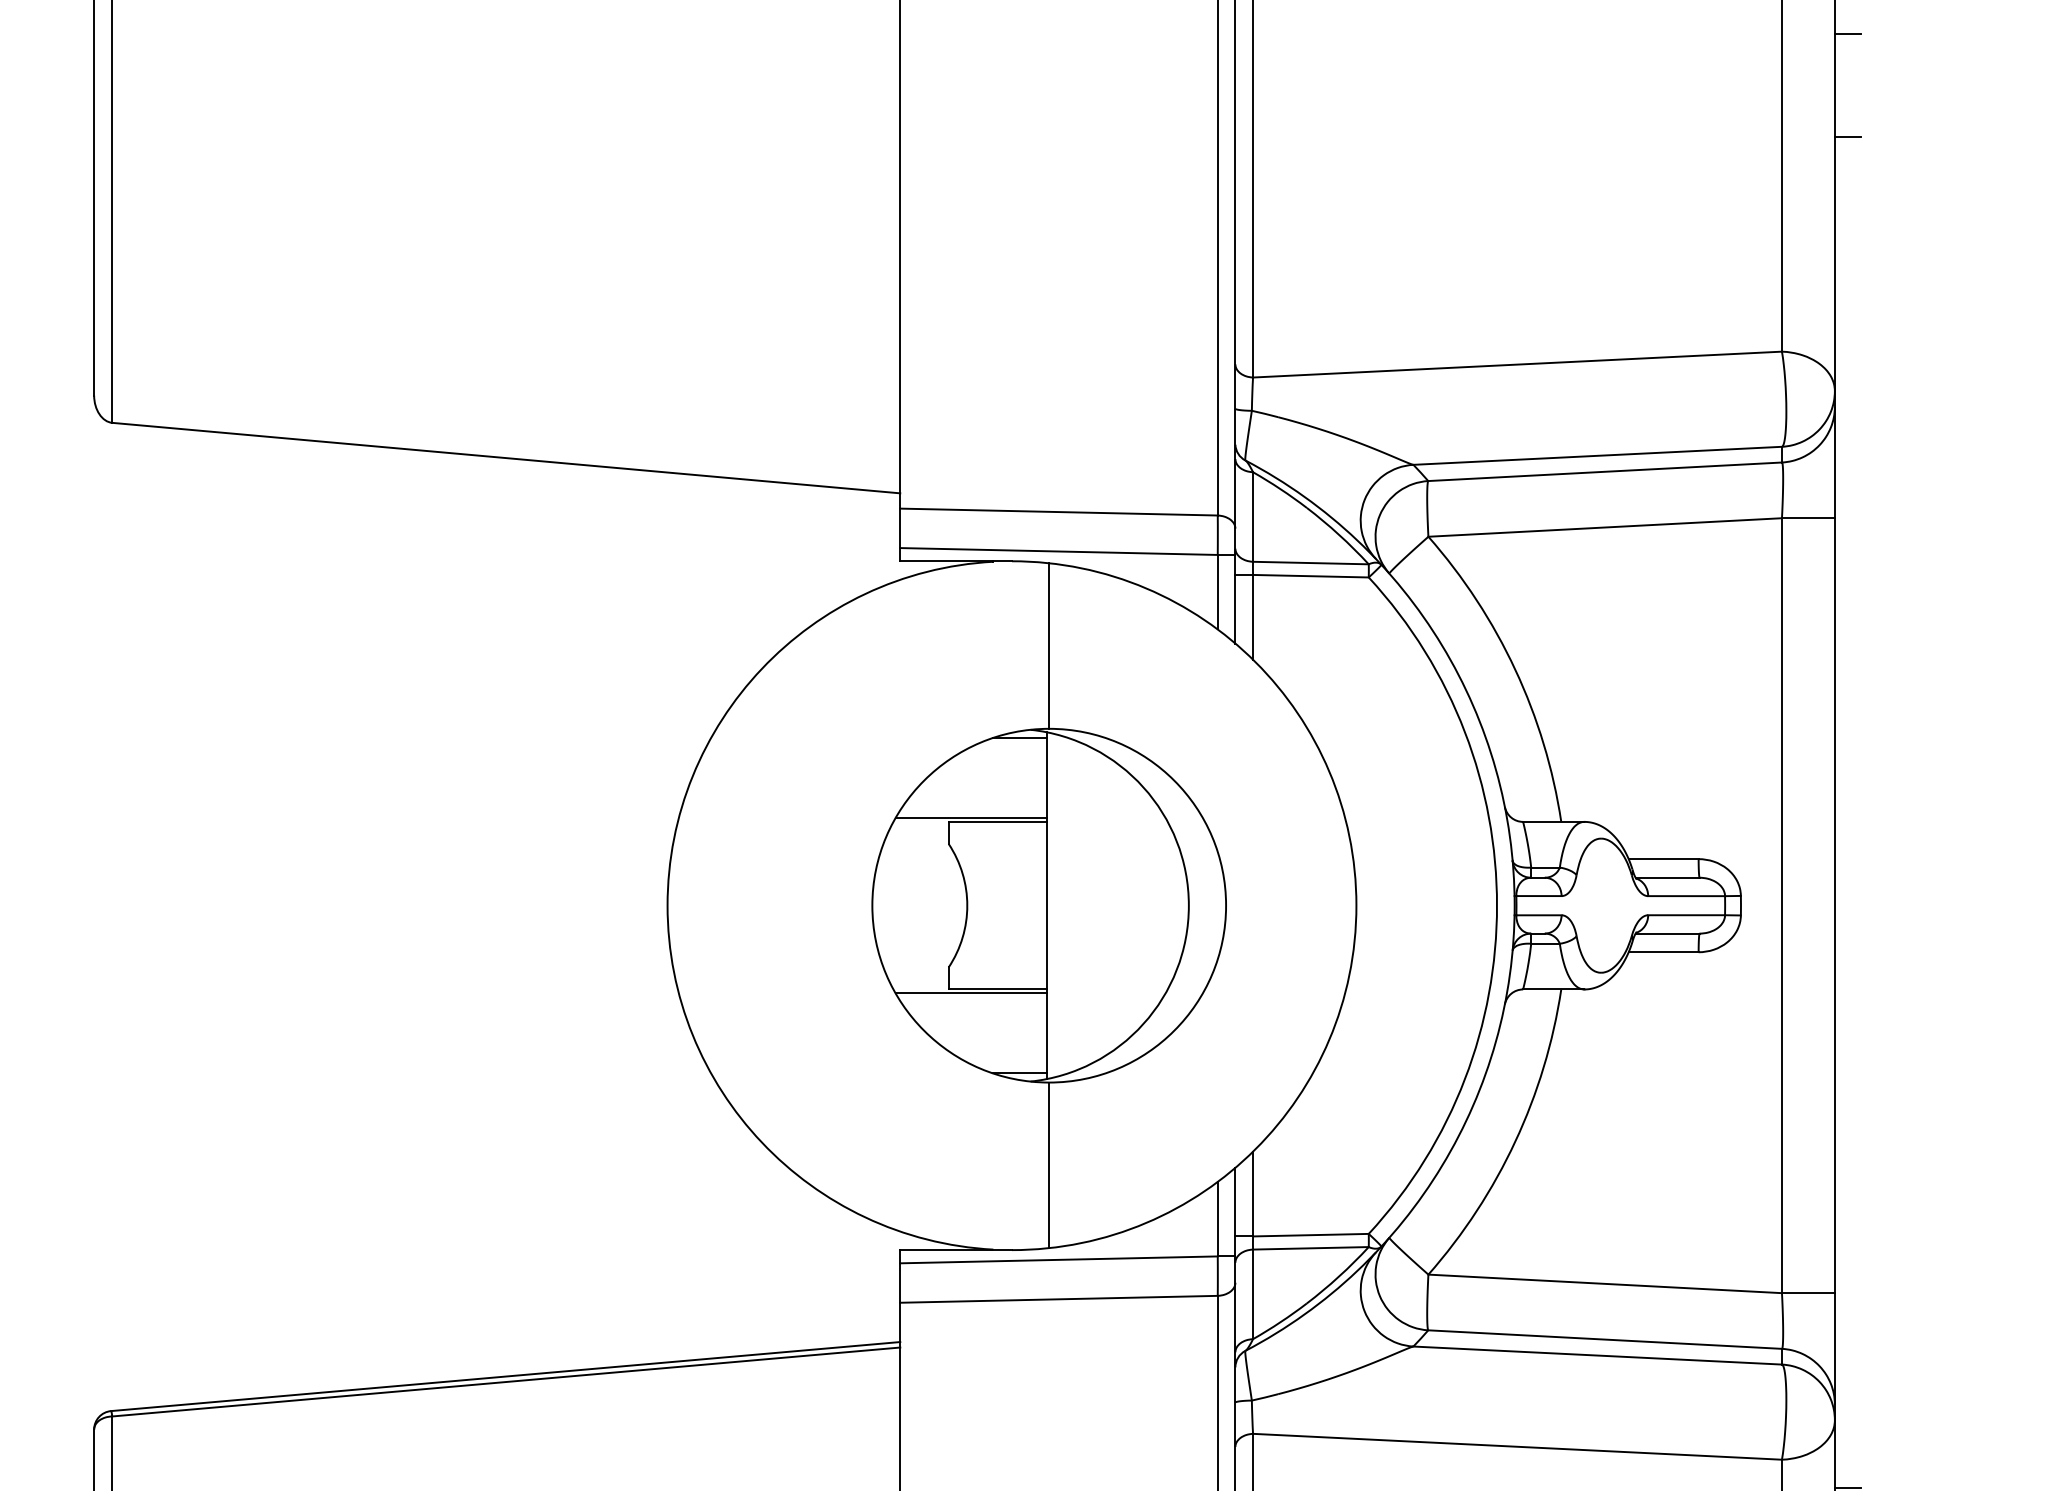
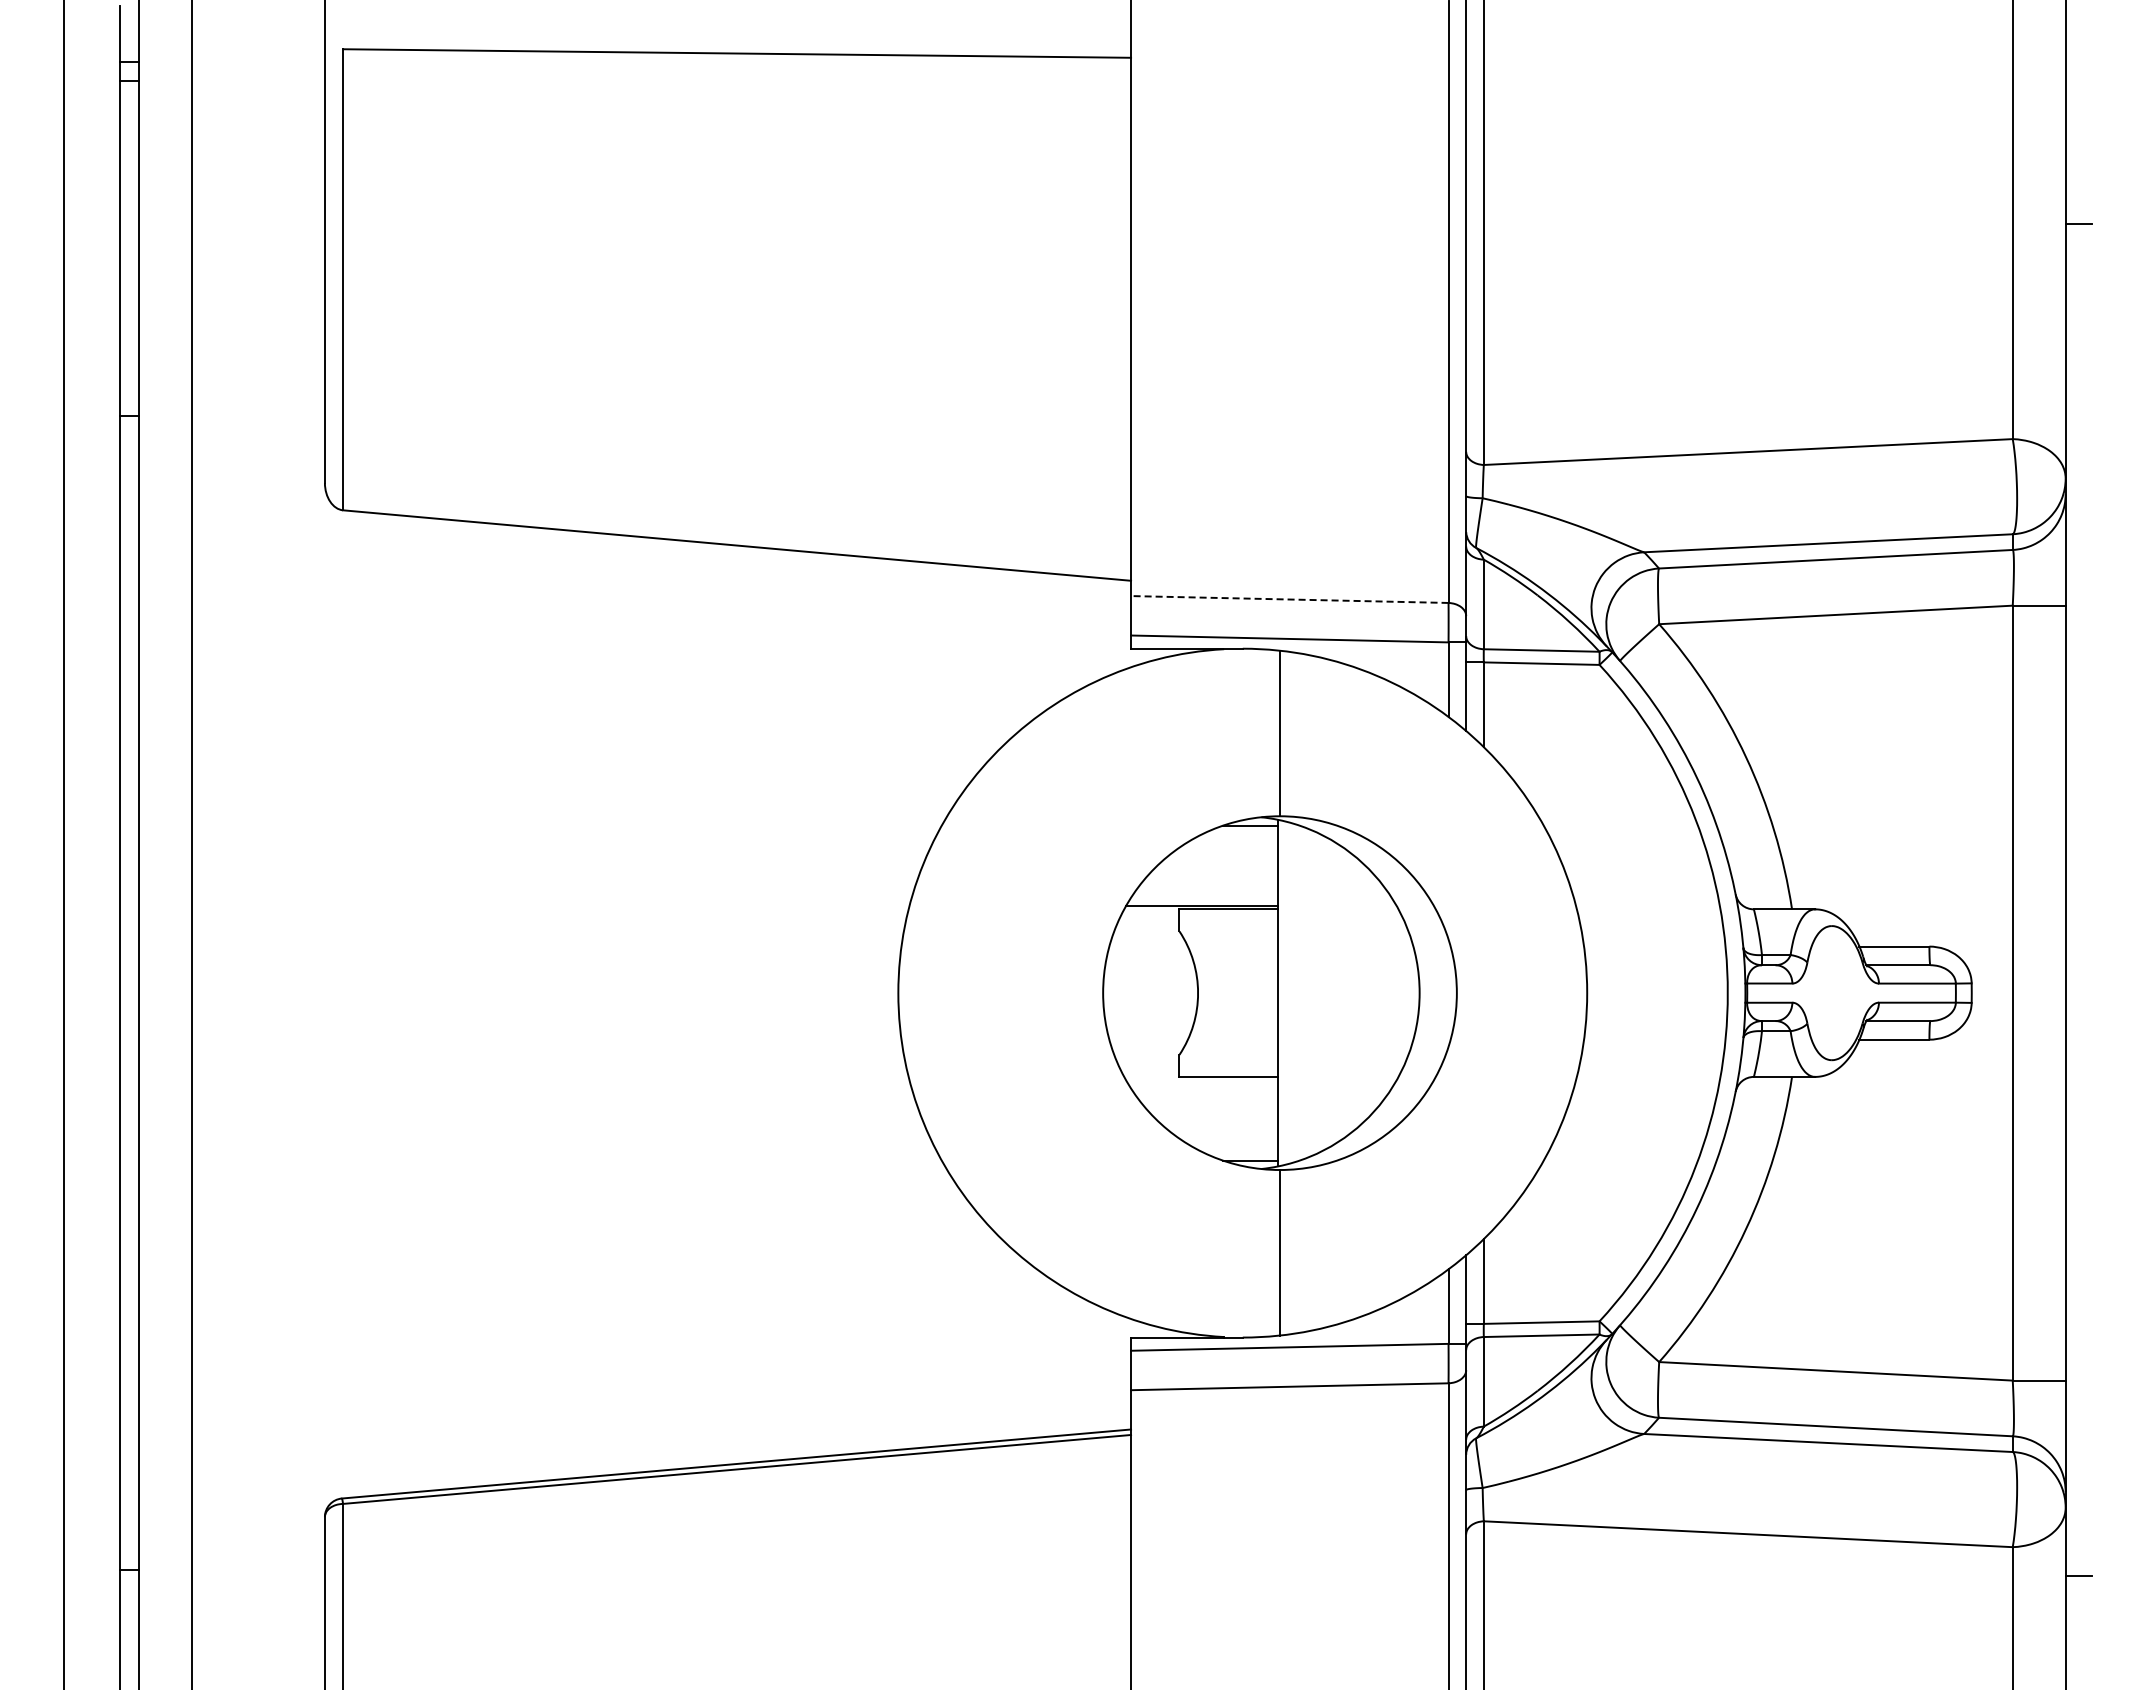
line: (1847, 34) -> (2078, 121), removed
line: (1058, 512) -> (1289, 599), solid -> dashed
line: (971, 993) -> (1202, 1080), removed

